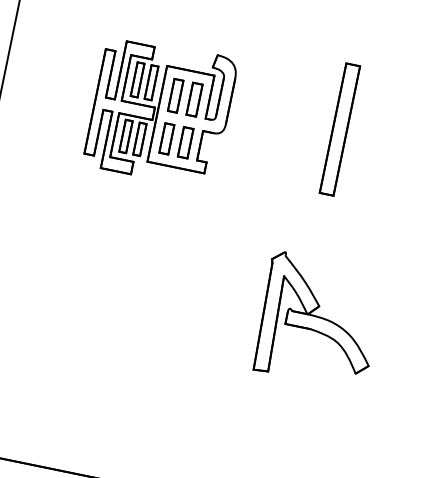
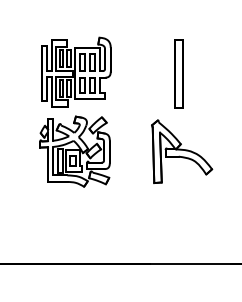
part: (339, 129) -> (178, 73), moved
part: (126, 261) -> (74, 151), added
part: (319, 320) -> (182, 151), moved

